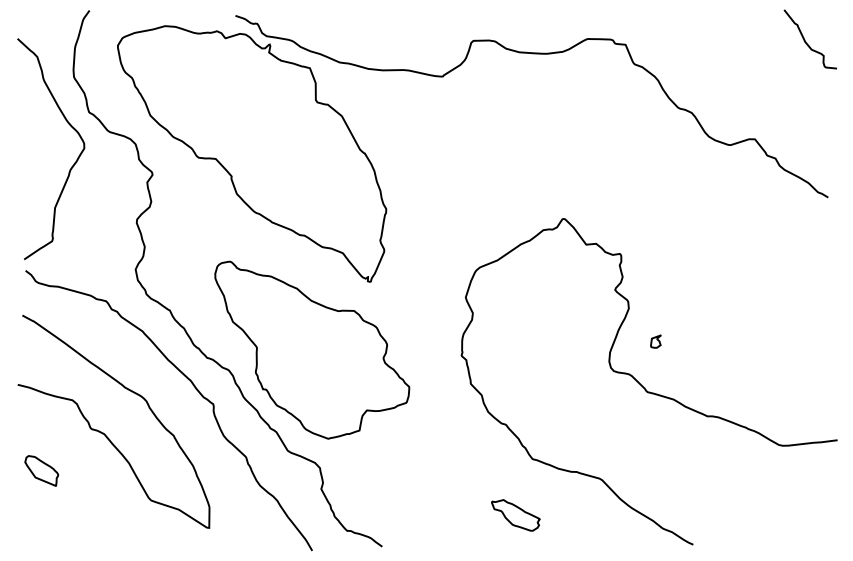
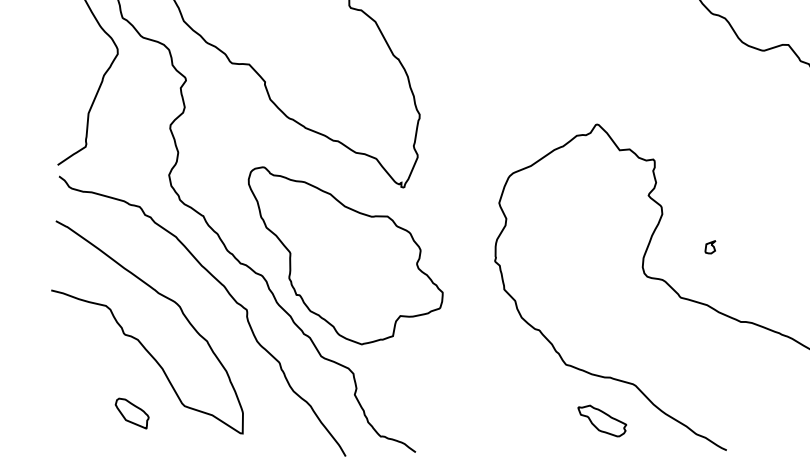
part: (655, 341) -> (709, 247), moved
part: (41, 470) -> (131, 413), moved
part: (515, 515) -> (601, 421), moved

